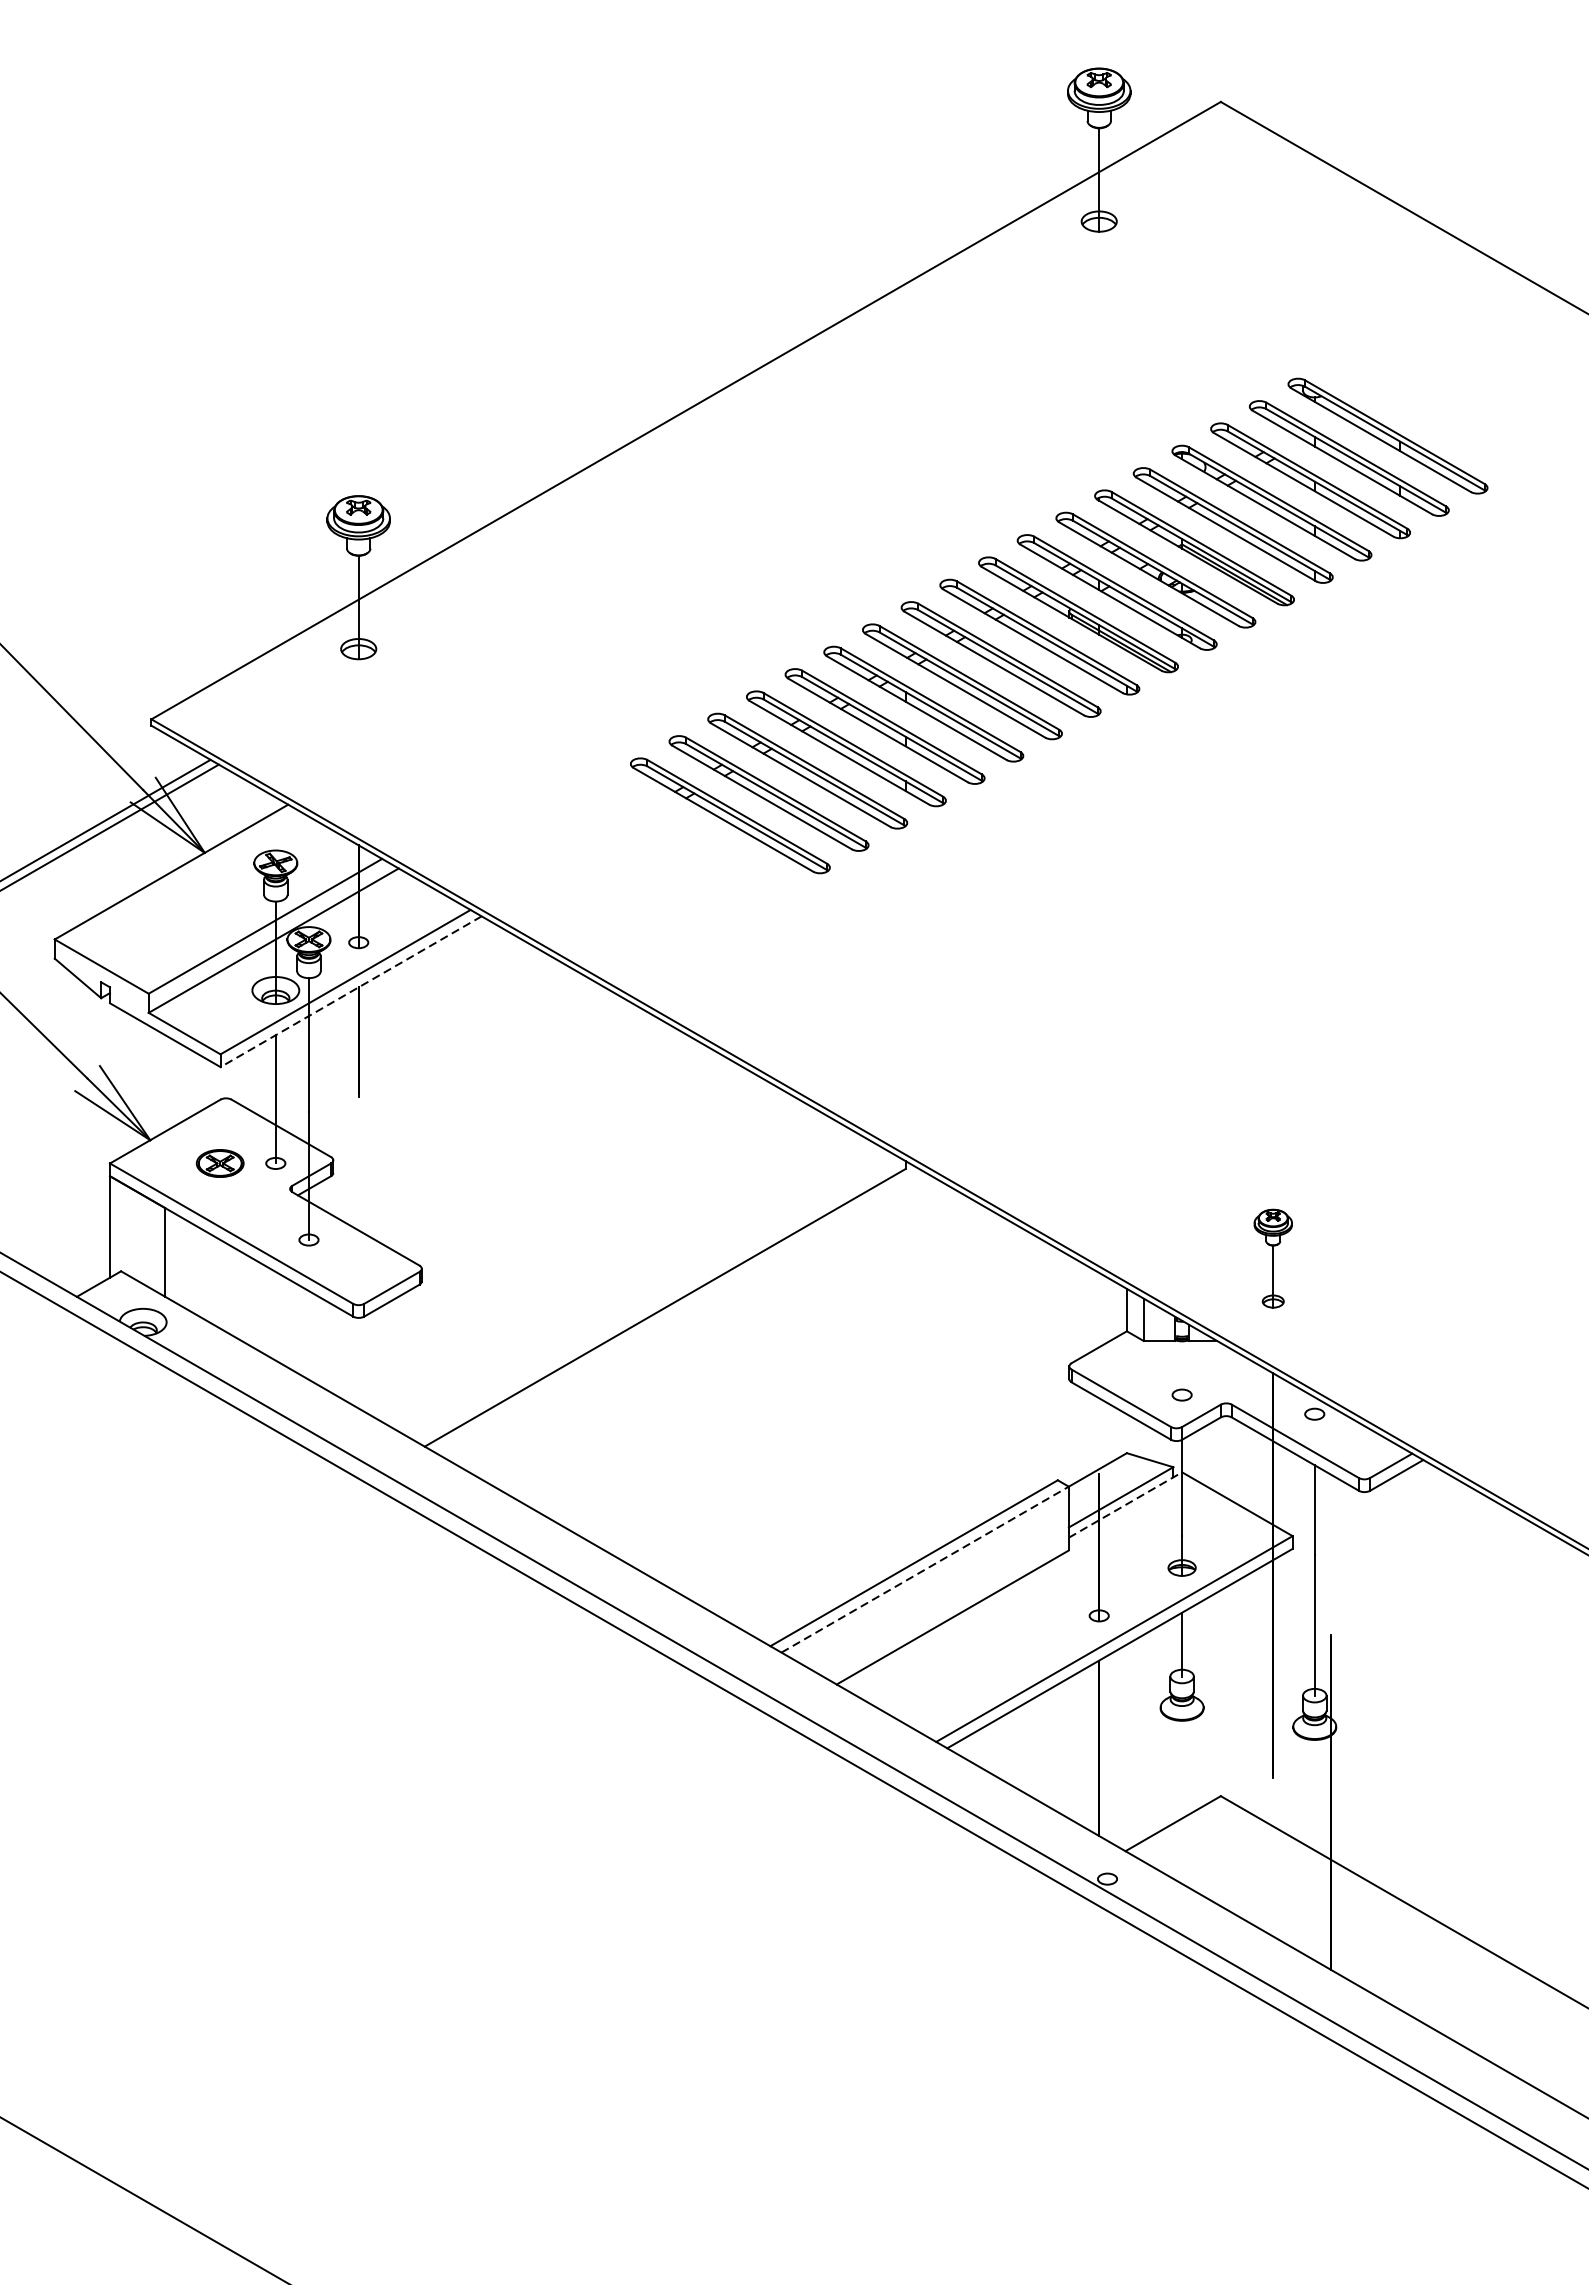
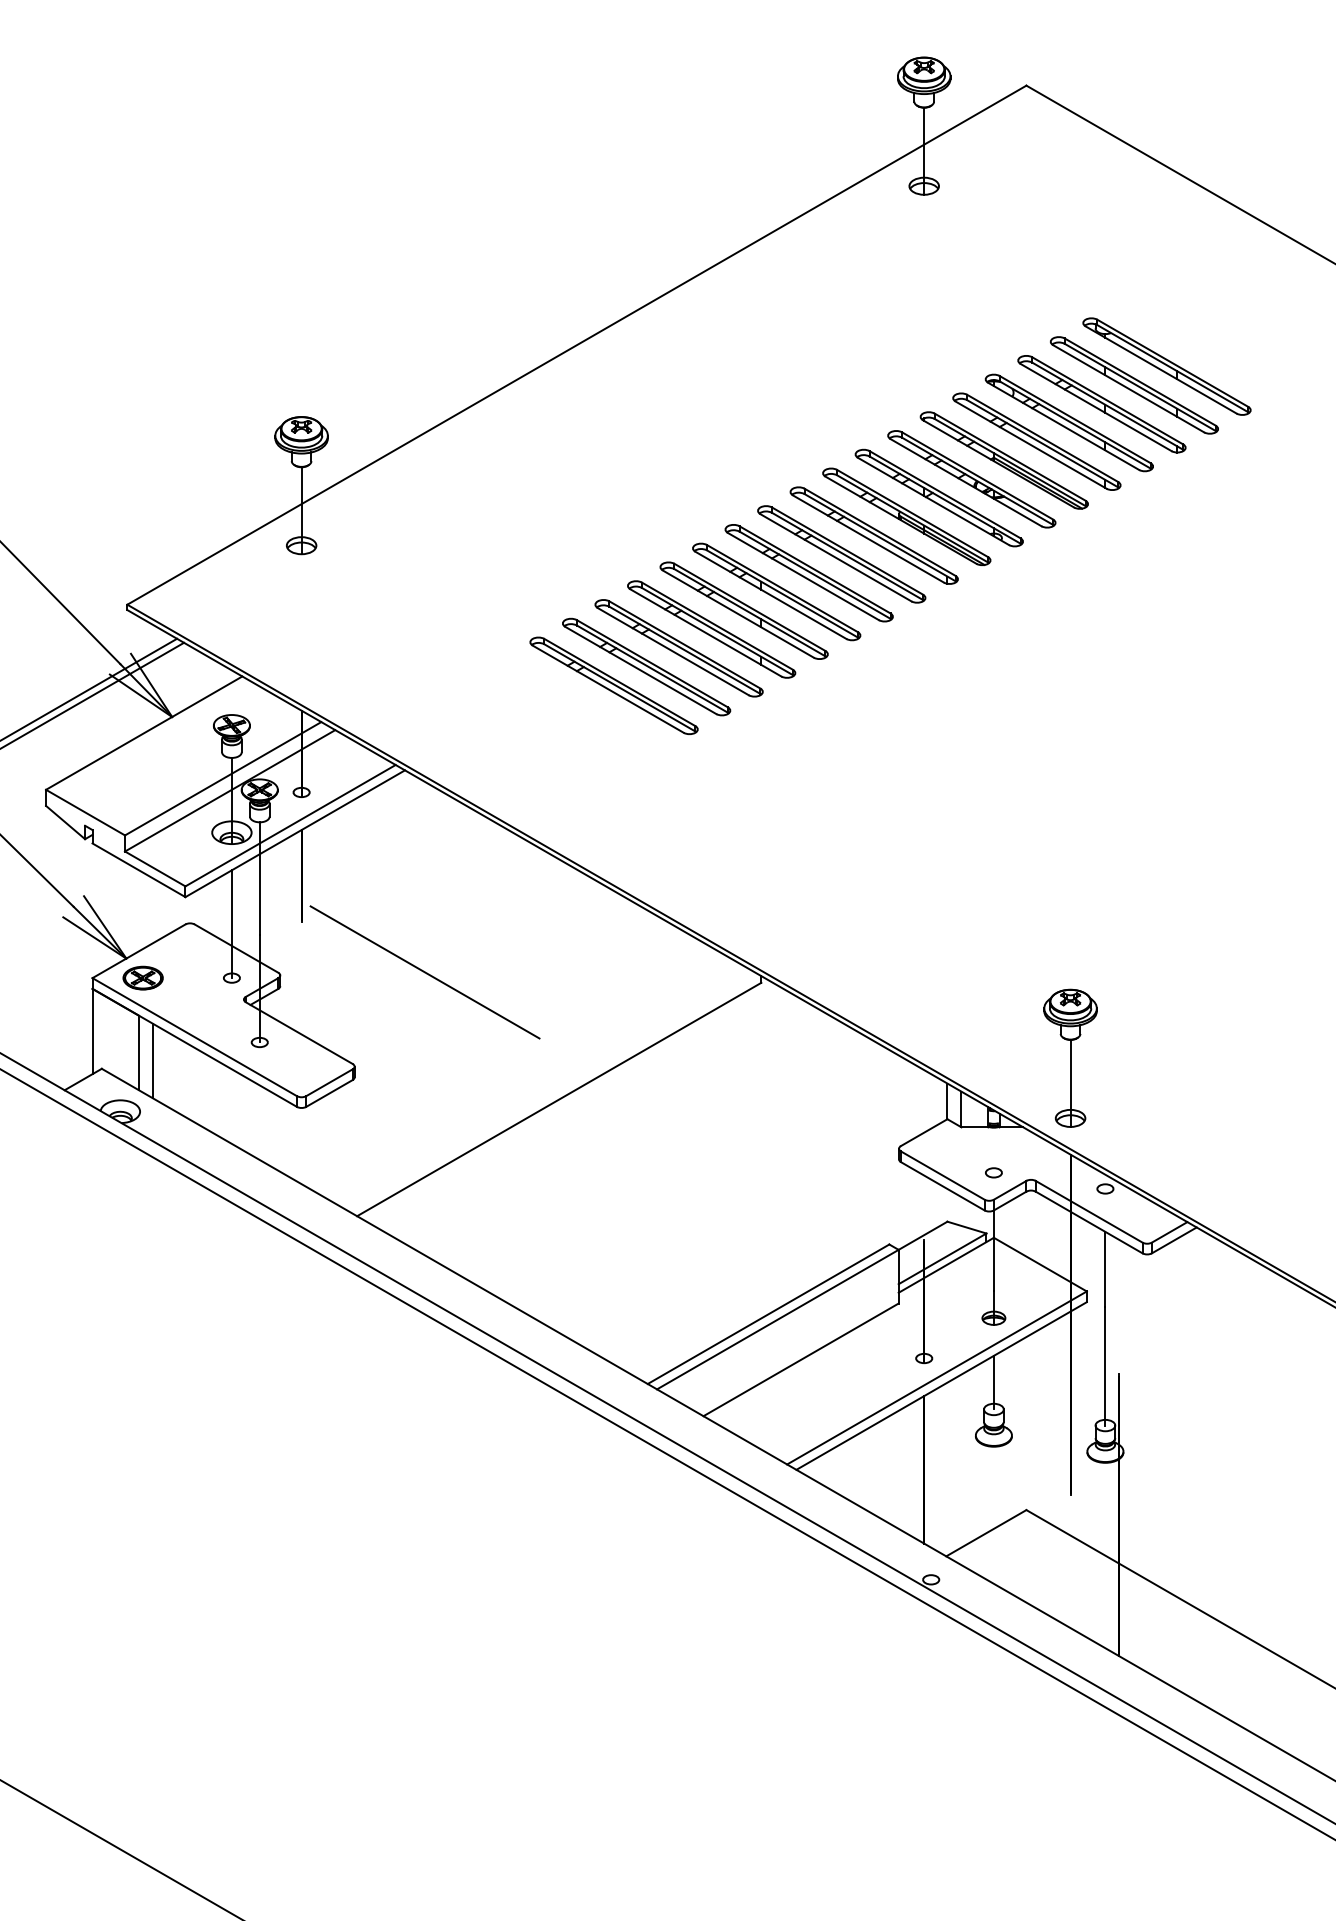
line: (351, 991) -> (295, 833), dashed -> solid
line: (504, 1156) -> (424, 972), added
part: (219, 1162) -> (142, 977), moved
part: (1273, 1257) -> (1070, 1057), size x1.67
line: (182, 1261) -> (153, 1060), added
line: (1125, 1505) -> (946, 1265), dashed -> solid
line: (925, 1569) -> (778, 1319), dashed -> solid

